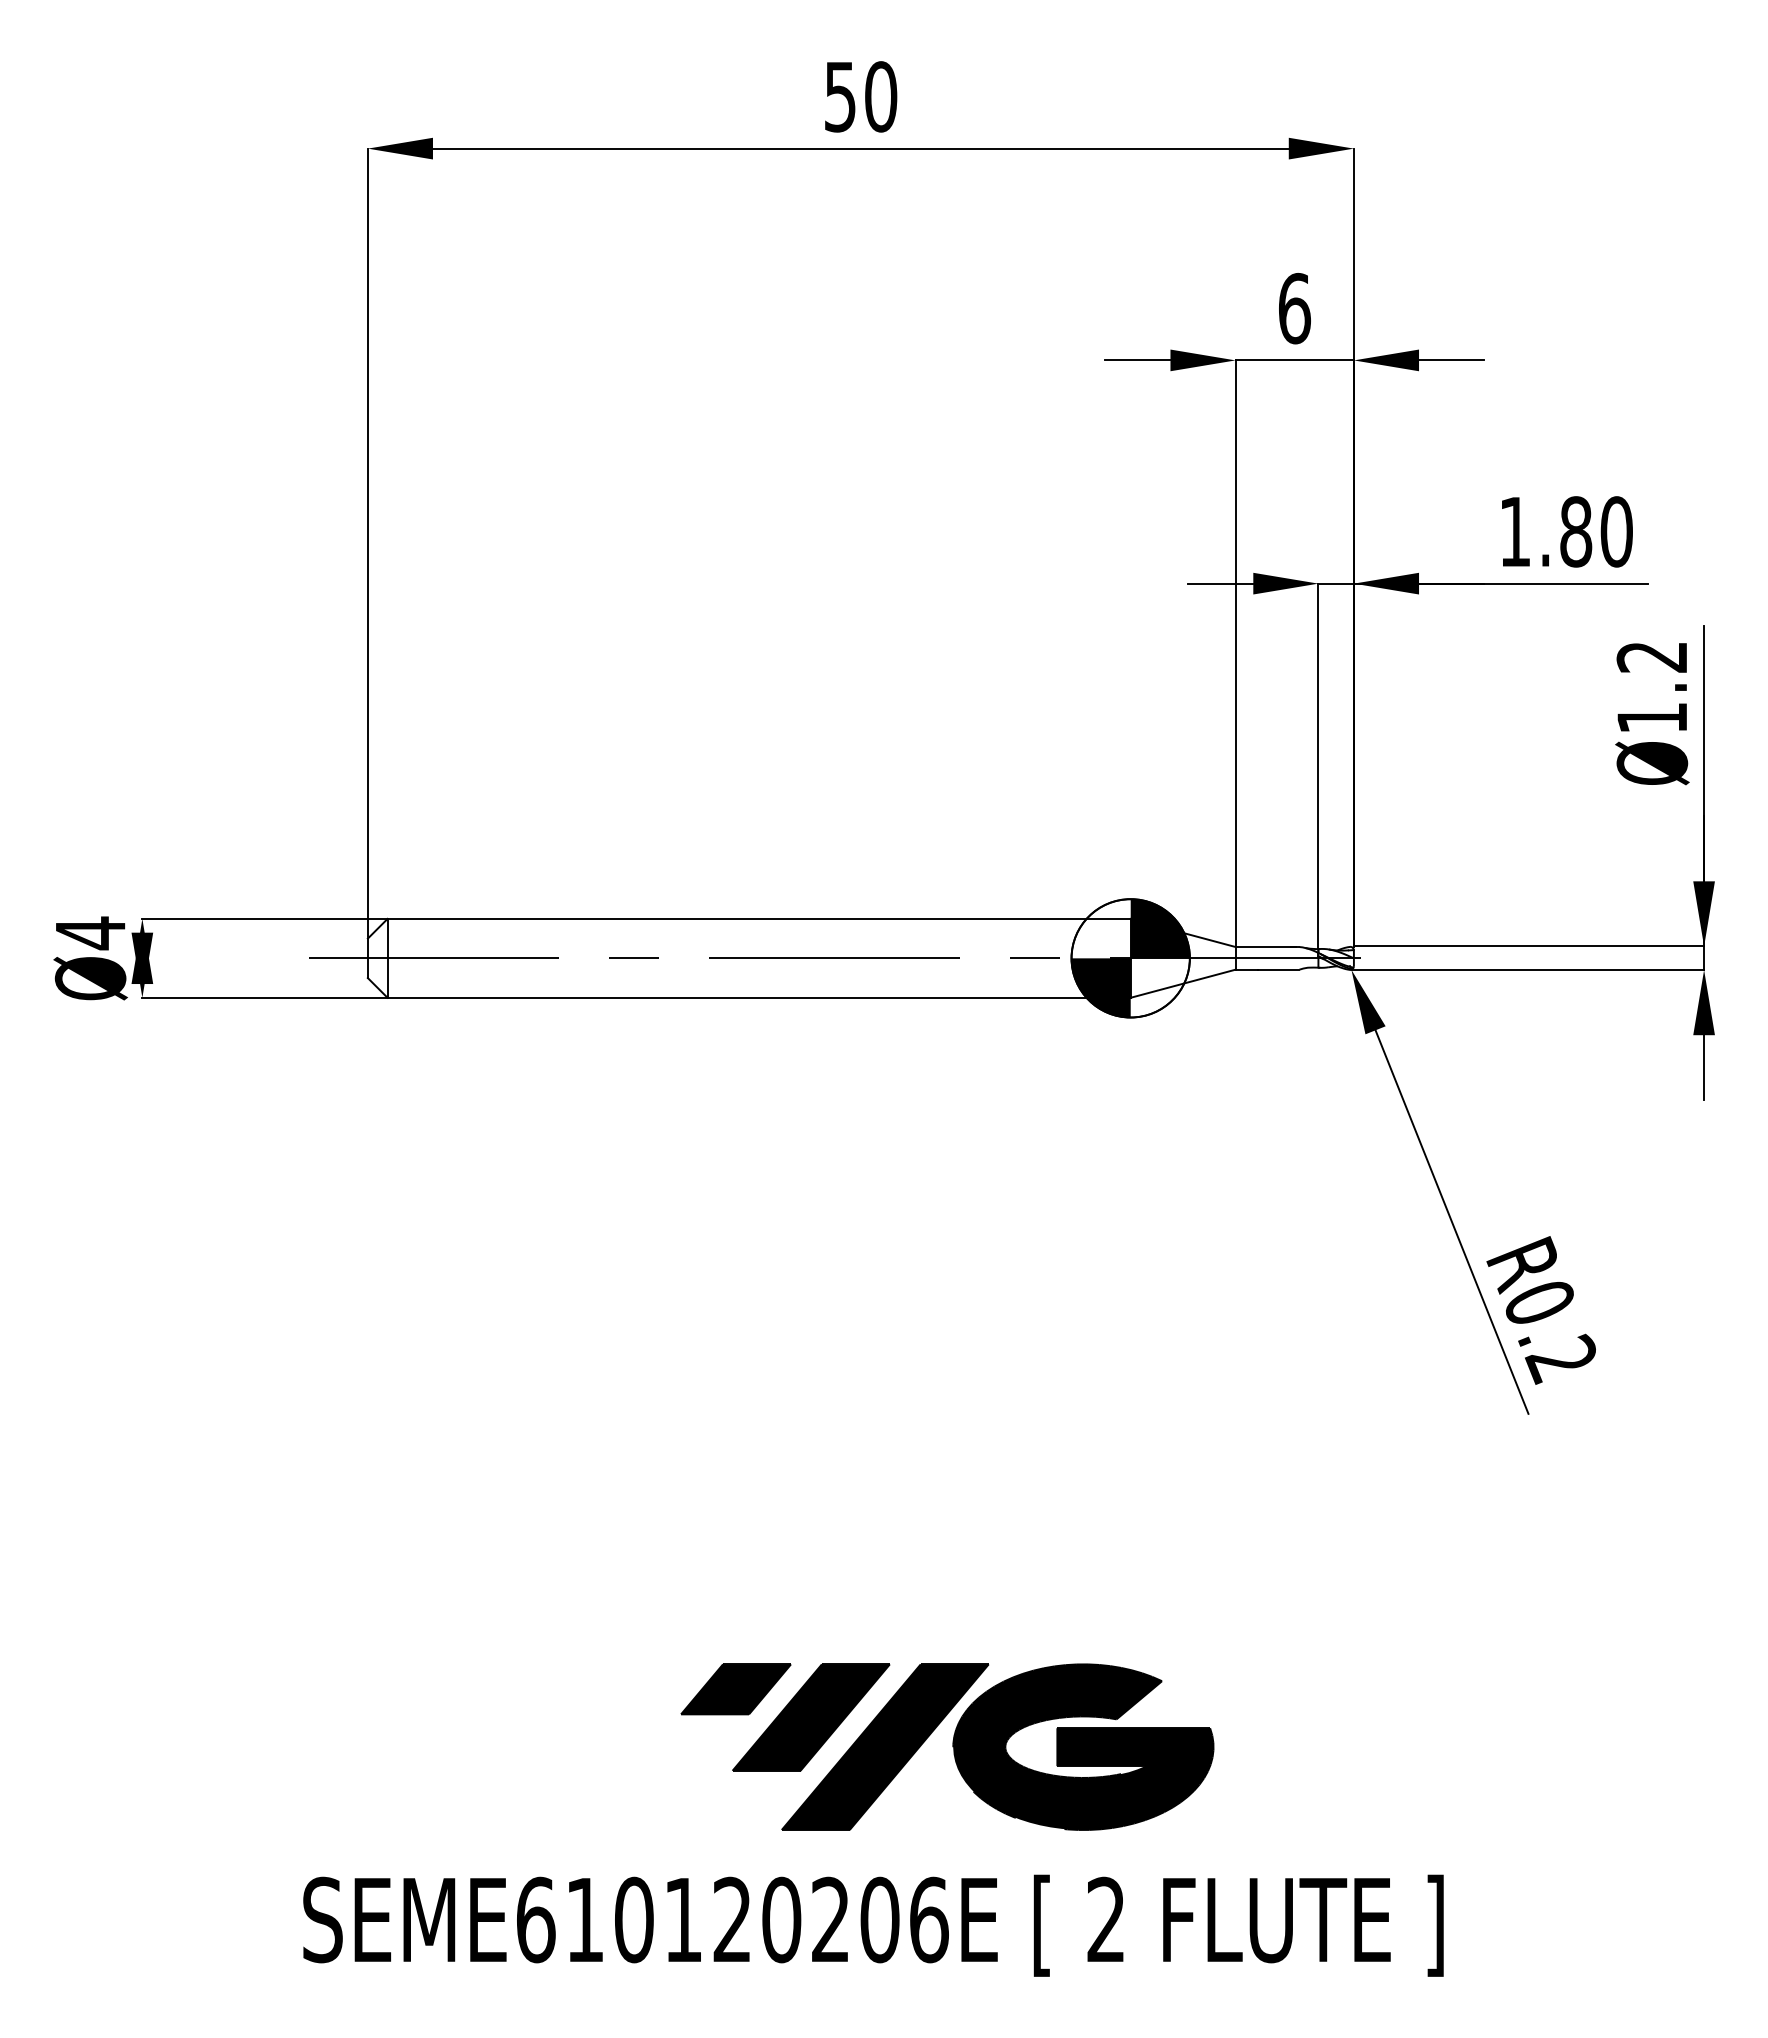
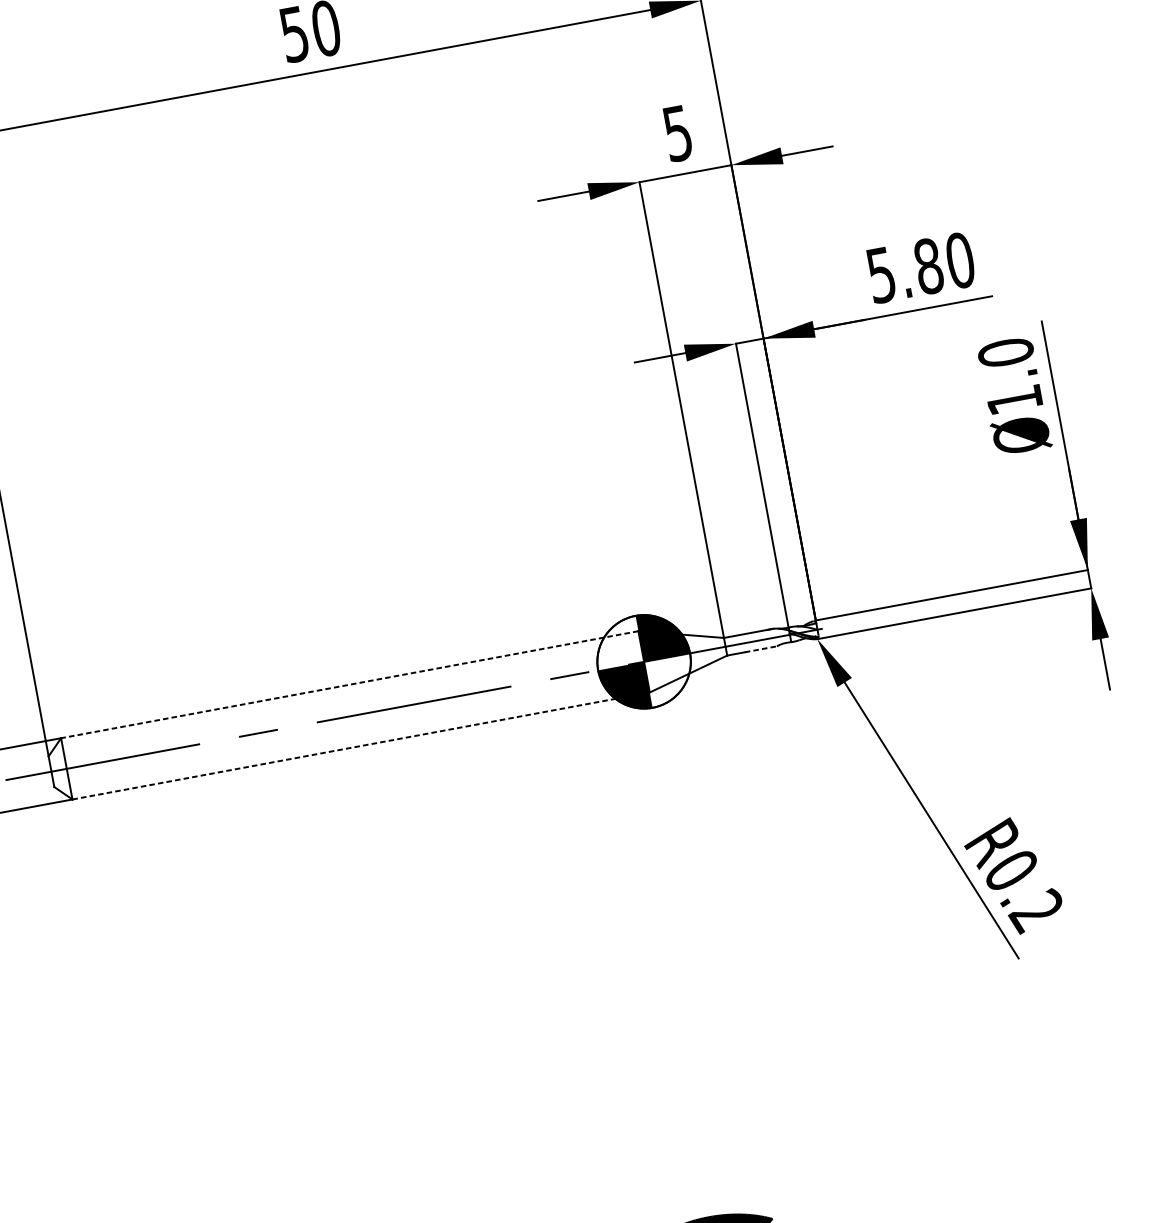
text: (1294, 308) -> (677, 133), 6 -> 5
text: (1515, 532) -> (881, 275), 1.80 -> 5.80
text: (1652, 657) -> (1006, 353), Ø1.2 -> Ø1.0
line: (759, 918) -> (349, 684), solid -> dashed
line: (1278, 969) -> (760, 649), solid -> dashed
line: (759, 997) -> (361, 745), solid -> dashed

